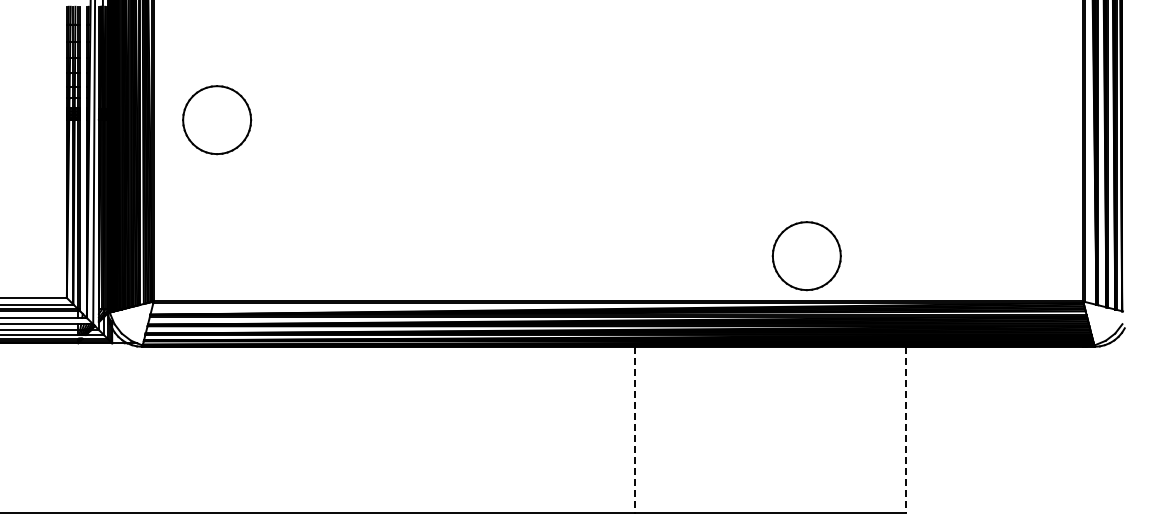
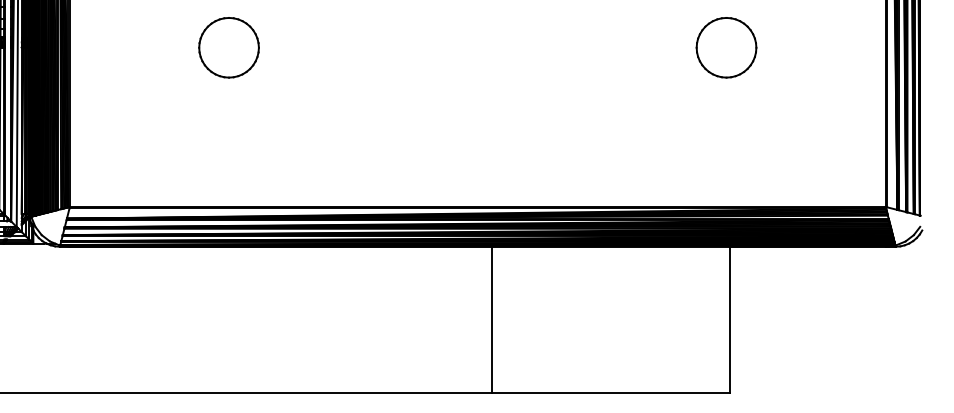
part: (217, 120) -> (229, 48), moved
part: (806, 256) -> (726, 48), moved
line: (635, 430) -> (492, 320), dashed -> solid
line: (905, 430) -> (729, 320), dashed -> solid

